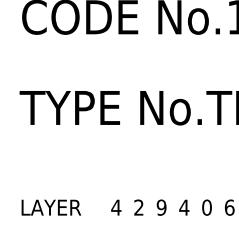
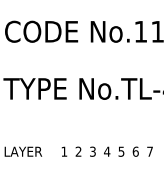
text: (116, 207) -> (64, 151), 4 -> 1
text: (160, 207) -> (92, 151), 9 -> 3
text: (207, 207) -> (121, 151), 0 -> 5

